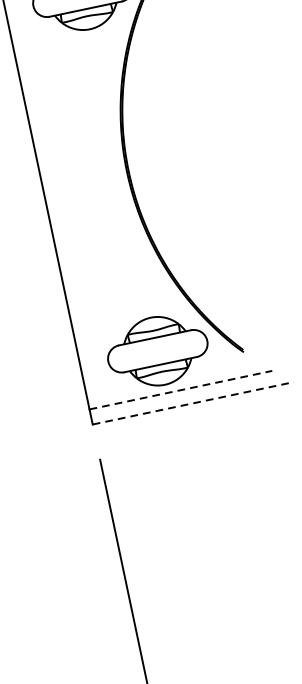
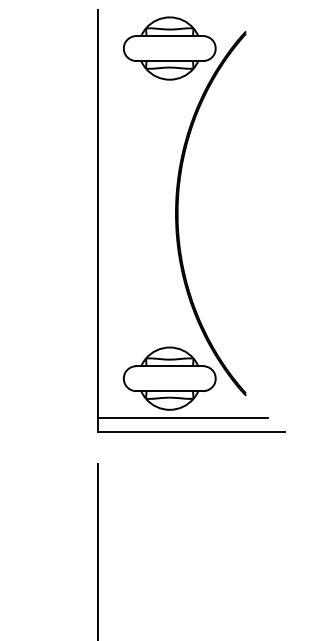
line: (180, 390) -> (182, 417), dashed -> solid
line: (194, 402) -> (192, 431), dashed -> solid

